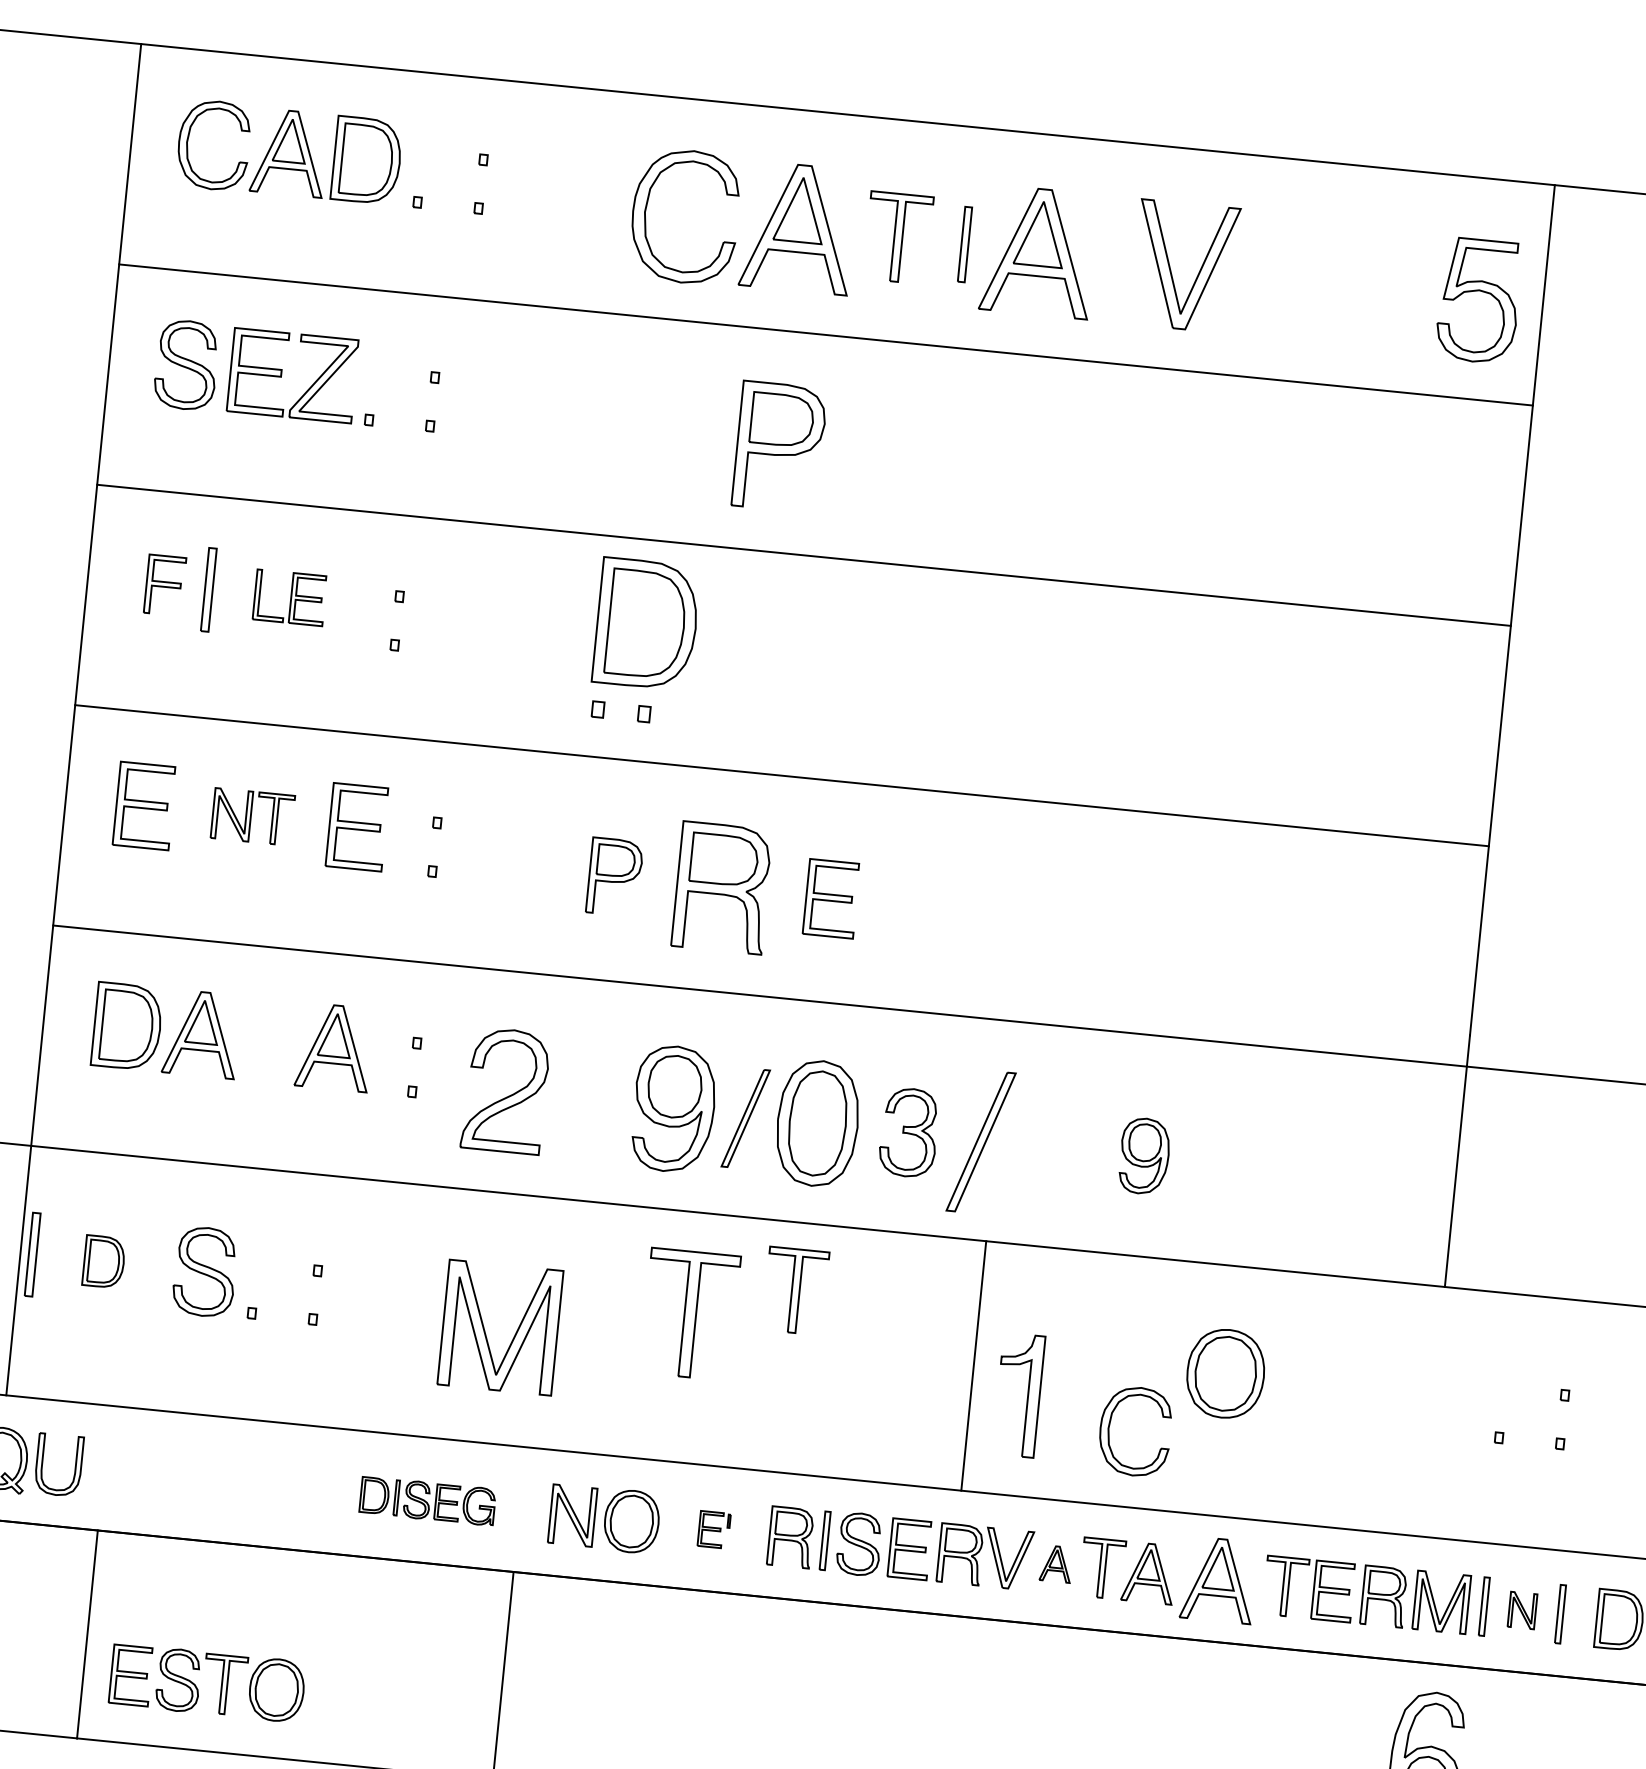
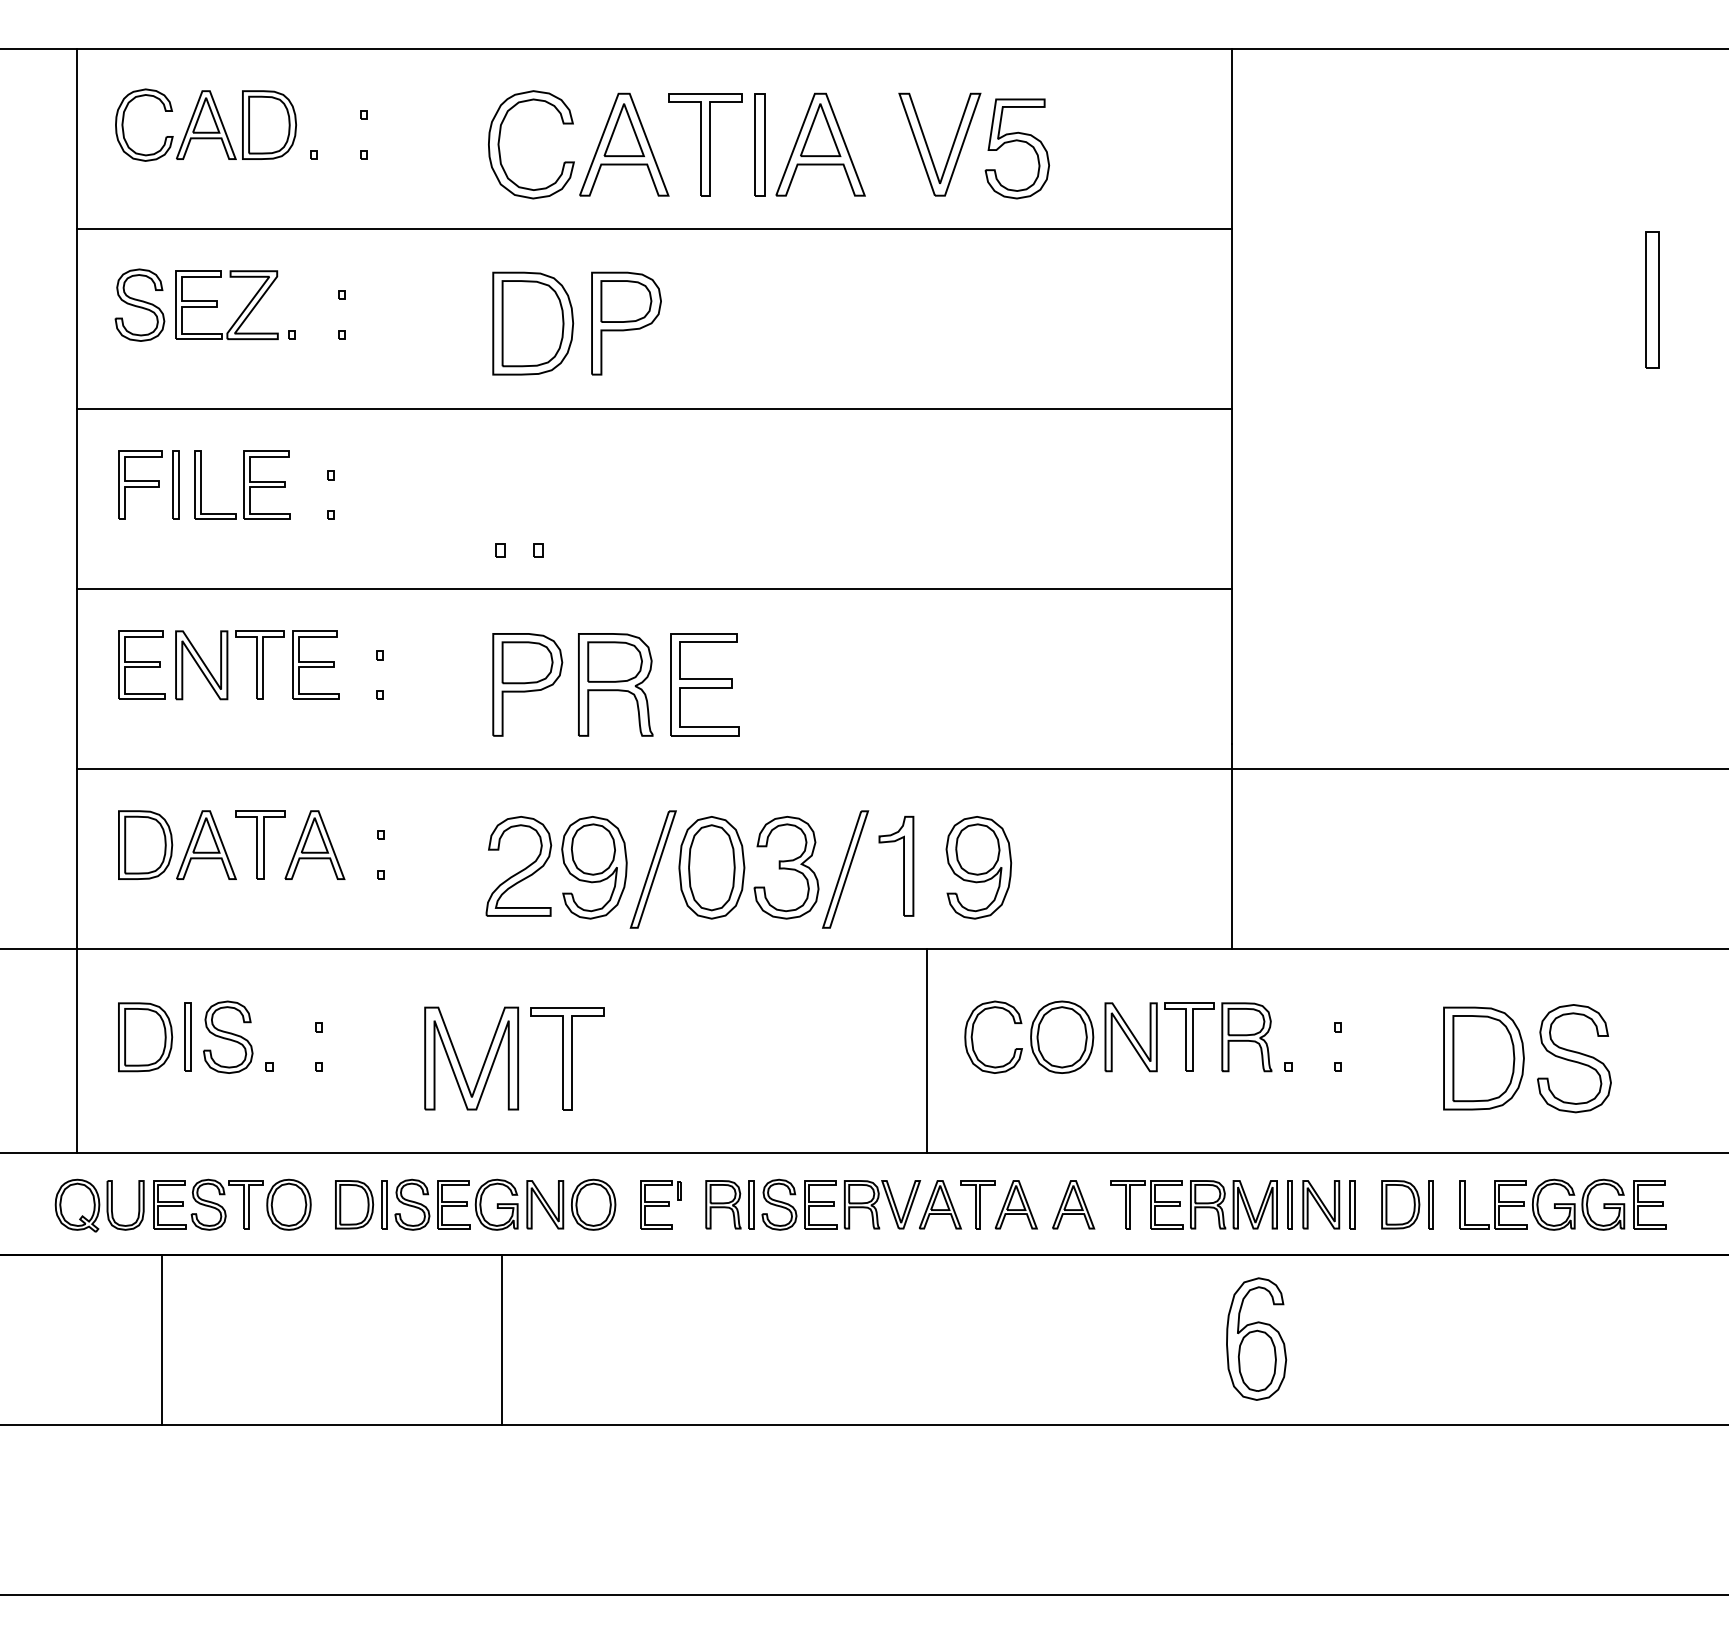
part: (898, 237) -> (705, 144), size x1.43
part: (964, 244) -> (759, 144), size x1.67
part: (1478, 291) -> (1016, 141), moved
part: (165, 584) -> (140, 484), size x1.43
part: (290, 597) -> (242, 484), size x1.67
part: (647, 624) -> (533, 323), moved
part: (252, 817) -> (229, 665), size x1.67
part: (614, 876) -> (527, 684), size x1.67
part: (831, 898) -> (704, 684), size x1.67
part: (505, 1090) -> (518, 866), moved
part: (744, 1118) -> (652, 869), size x1.43
part: (909, 1132) -> (786, 867), size x1.43
part: (1144, 1155) -> (978, 867), size x1.67
part: (31, 1253) -> (187, 1036), moved
part: (103, 1262) -> (145, 1037), size x1.67
part: (795, 1290) -> (260, 844), moved
part: (690, 1314) -> (567, 1058), moved
line: (973, 1366) -> (926, 1051), moved
part: (1380, 1389) -> (1188, 1037), added
part: (1027, 1395) -> (903, 865), moved
part: (1111, 1423) -> (973, 1032), moved
part: (427, 1500) -> (426, 1204), size x1.67
part: (713, 1529) -> (660, 1204), size x1.67
part: (1056, 1563) -> (940, 1204), size x1.67
part: (1219, 1579) -> (1073, 1204), size x0.71
part: (1522, 1610) -> (1321, 1204), size x1.67
part: (197, 1686) -> (224, 1208), moved

